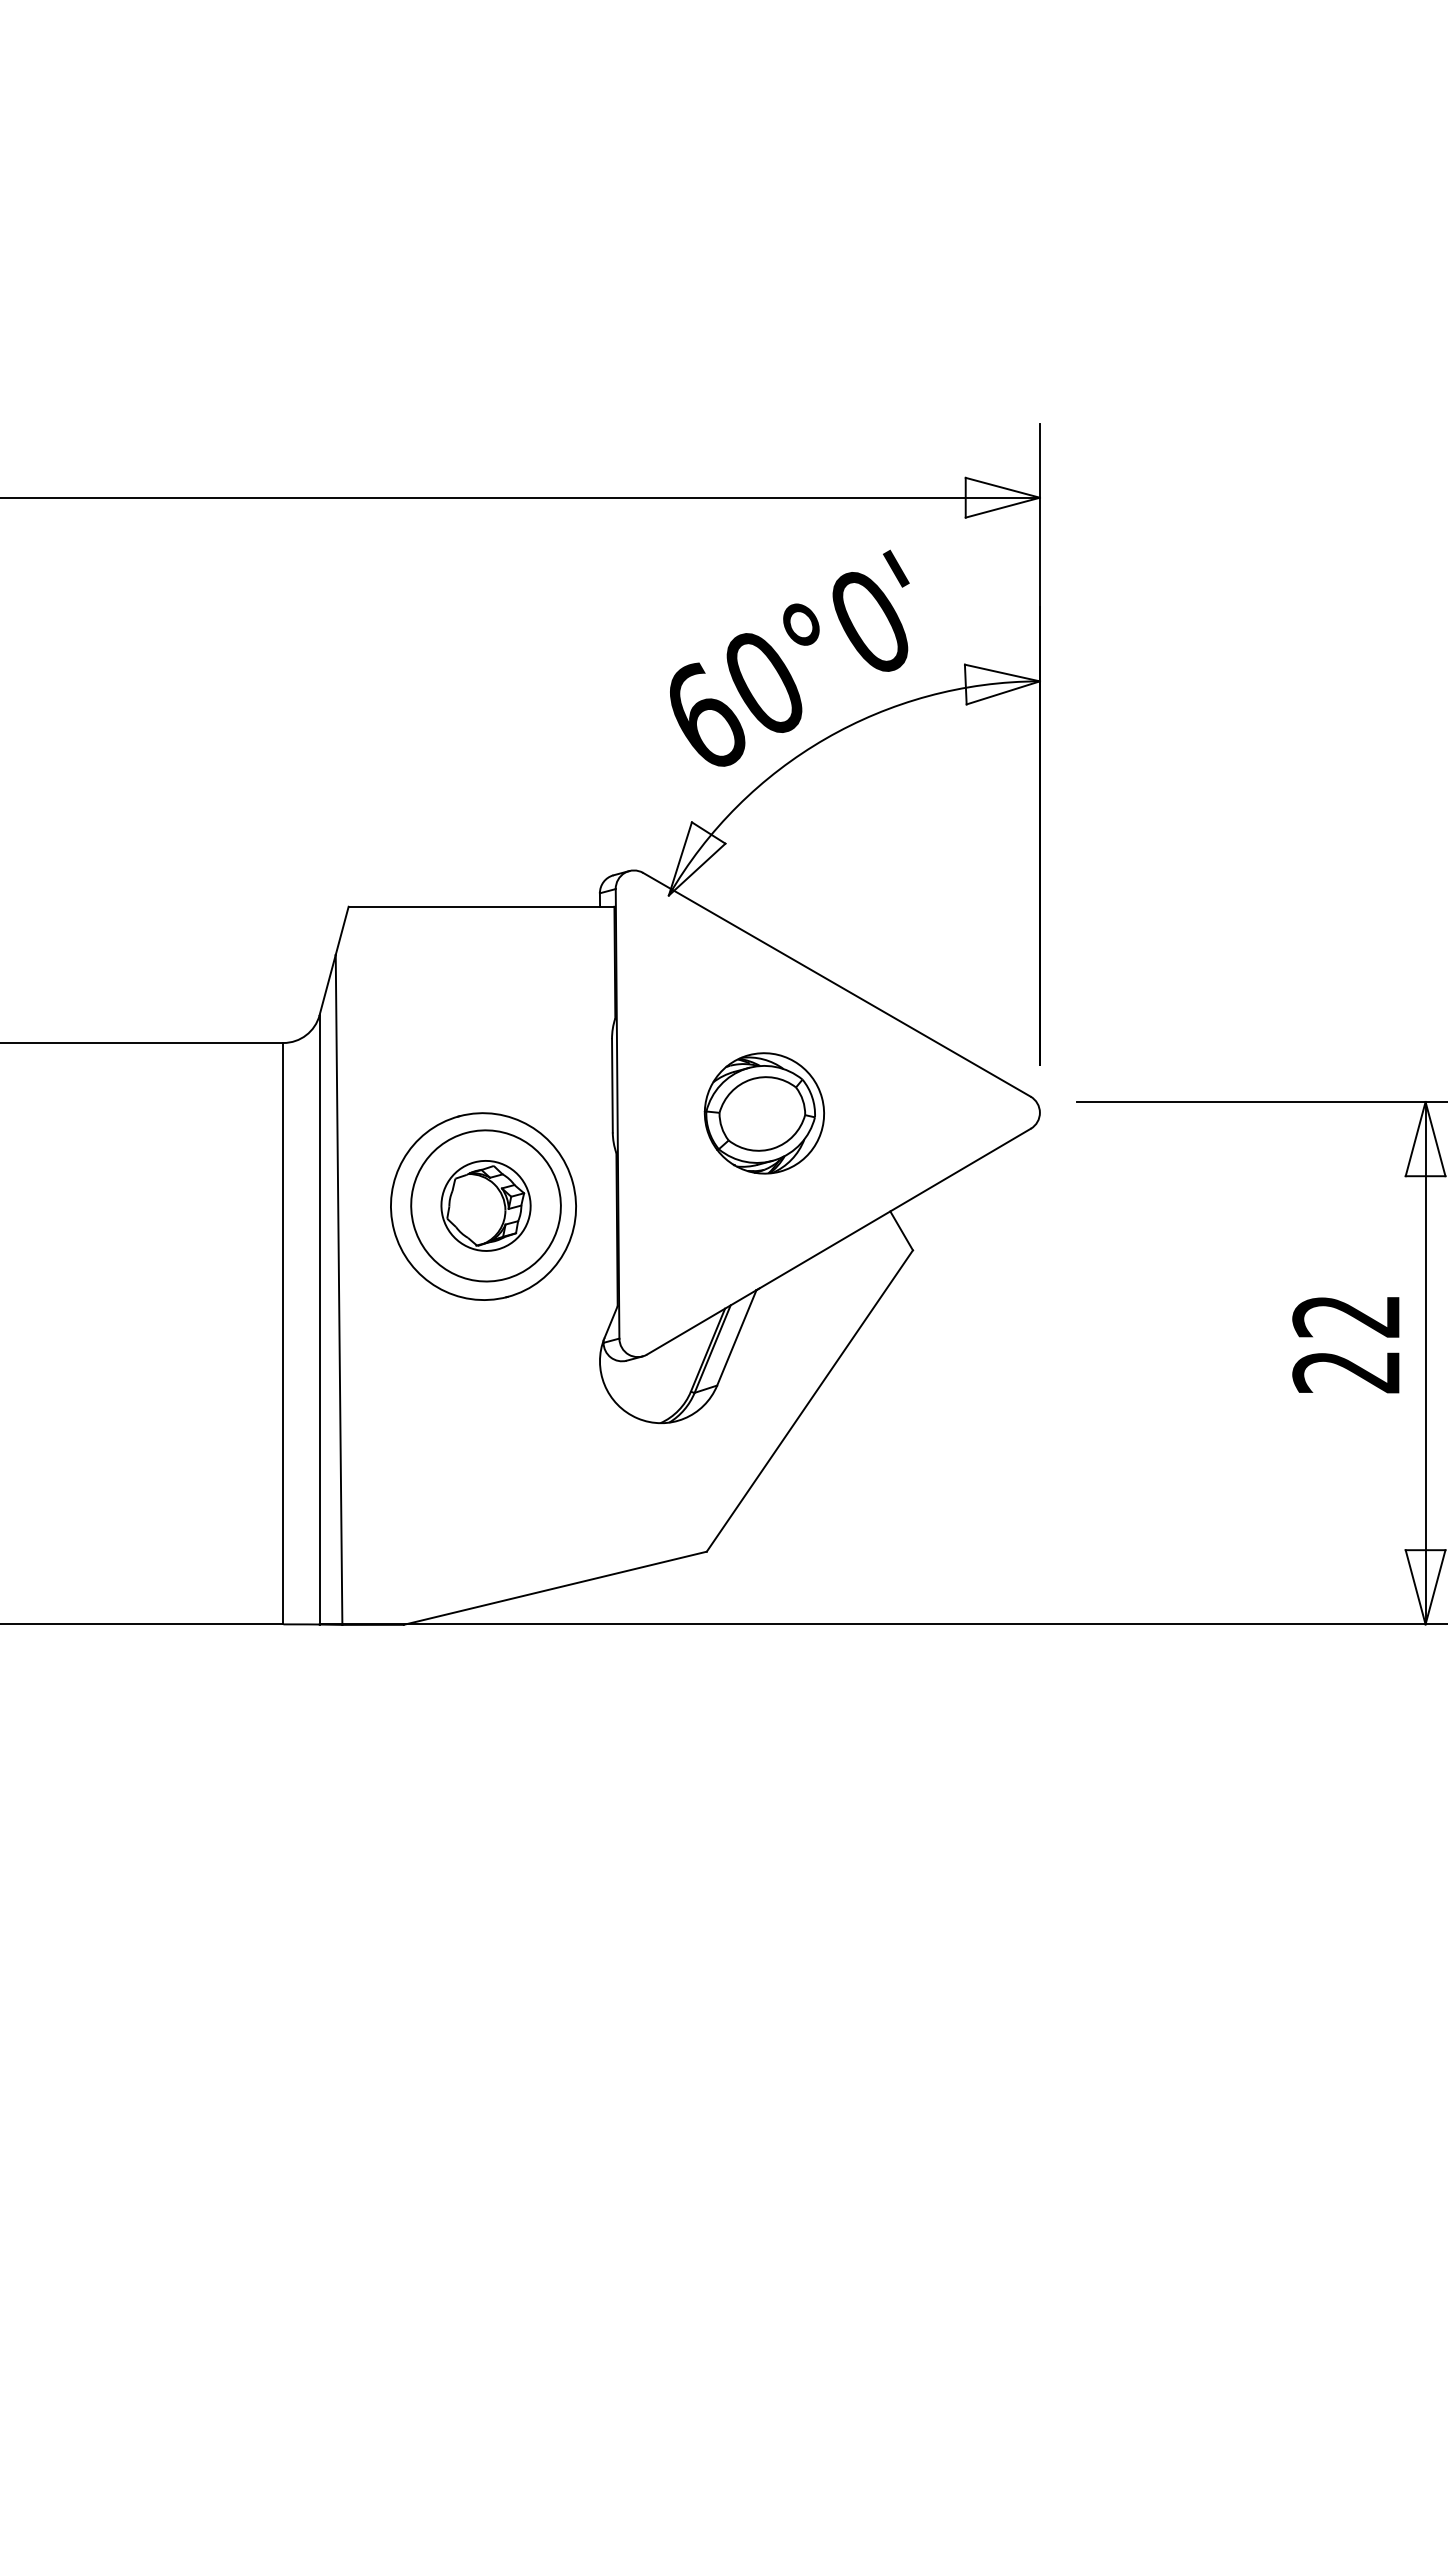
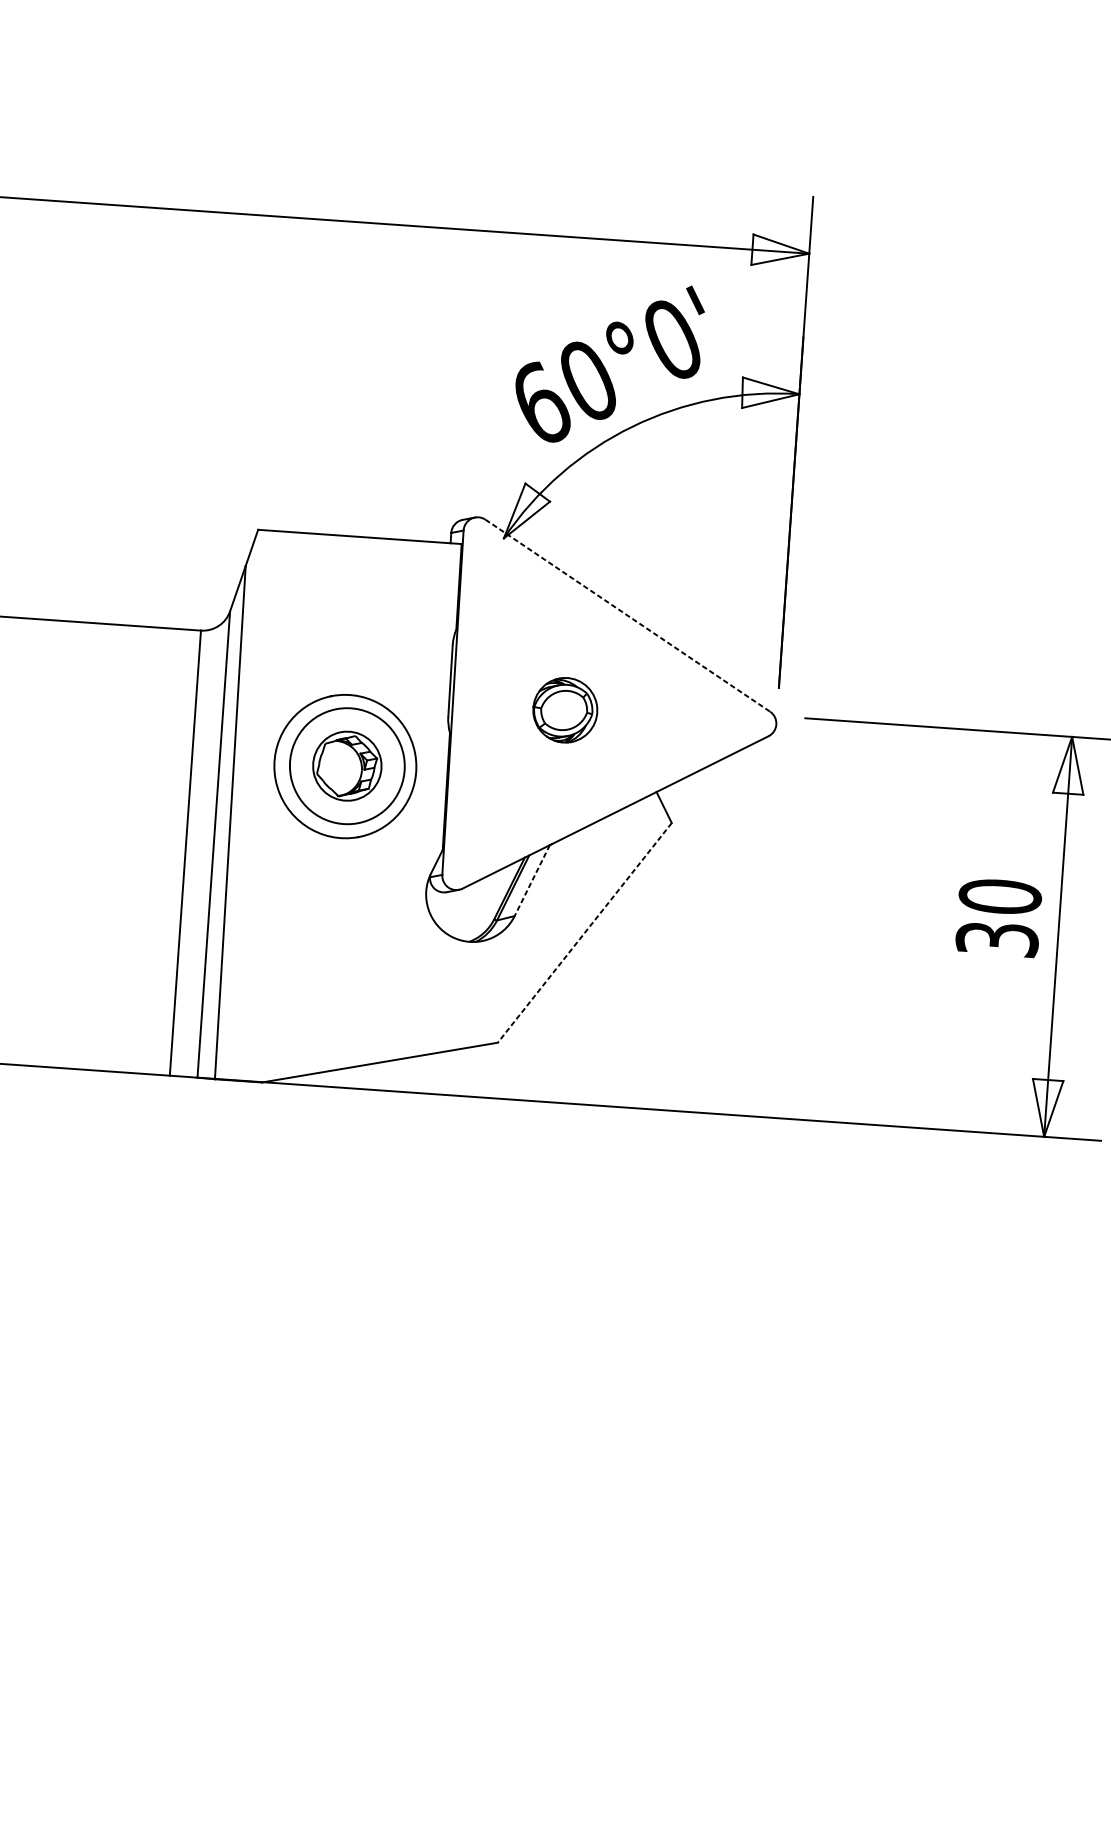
line: (836, 984) -> (627, 615), solid -> dashed
part: (763, 1113) -> (564, 710), size x0.7
line: (736, 1337) -> (532, 880), solid -> dashed
text: (1346, 1343) -> (998, 917), 22 -> 30
line: (809, 1401) -> (584, 933), solid -> dashed

